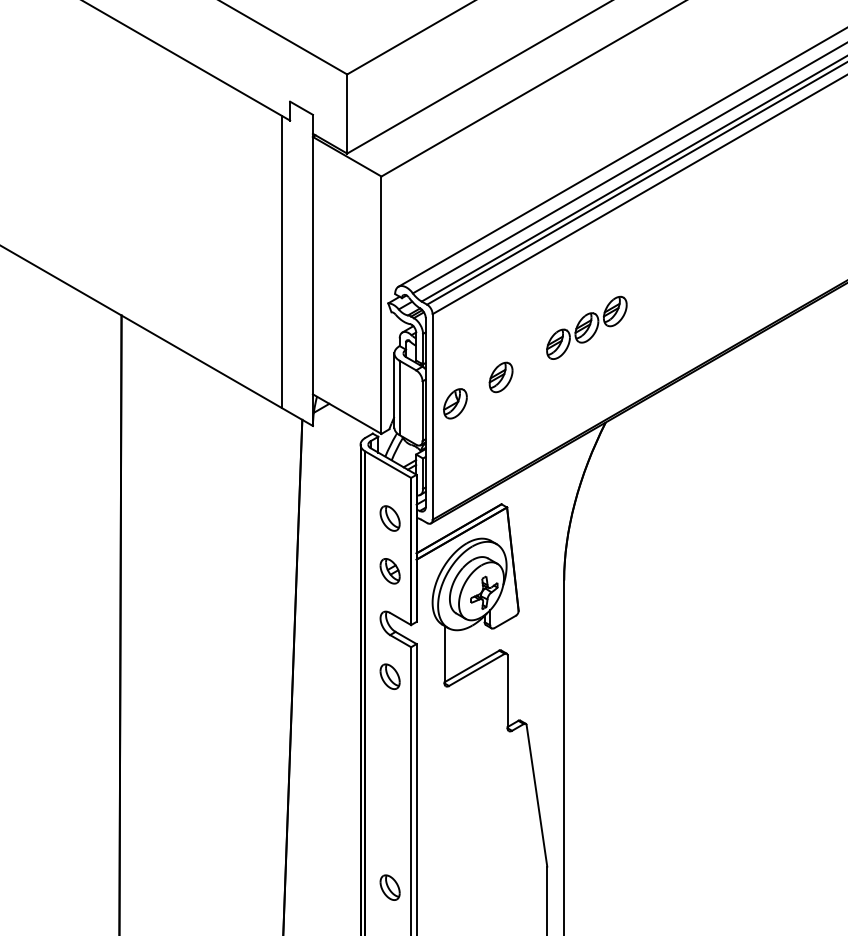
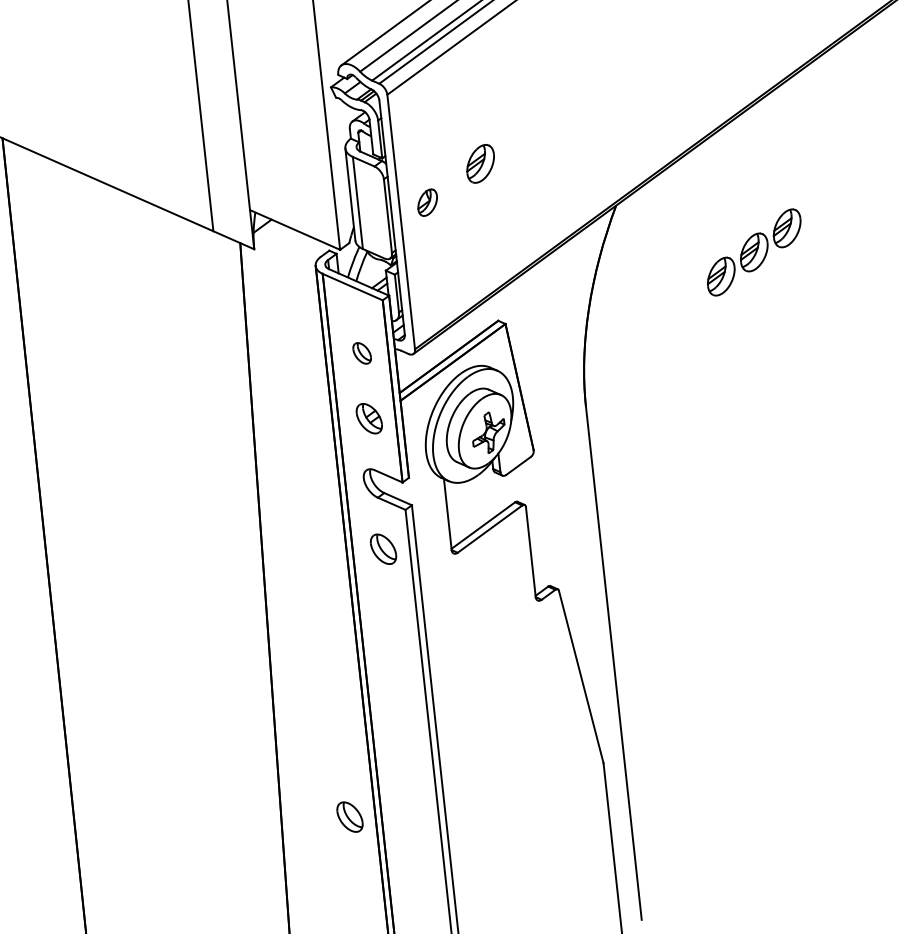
part: (586, 327) -> (753, 251), moved
part: (455, 403) -> (427, 202), size x0.7
part: (389, 518) -> (361, 353), size x0.7
part: (389, 887) -> (349, 816), moved

